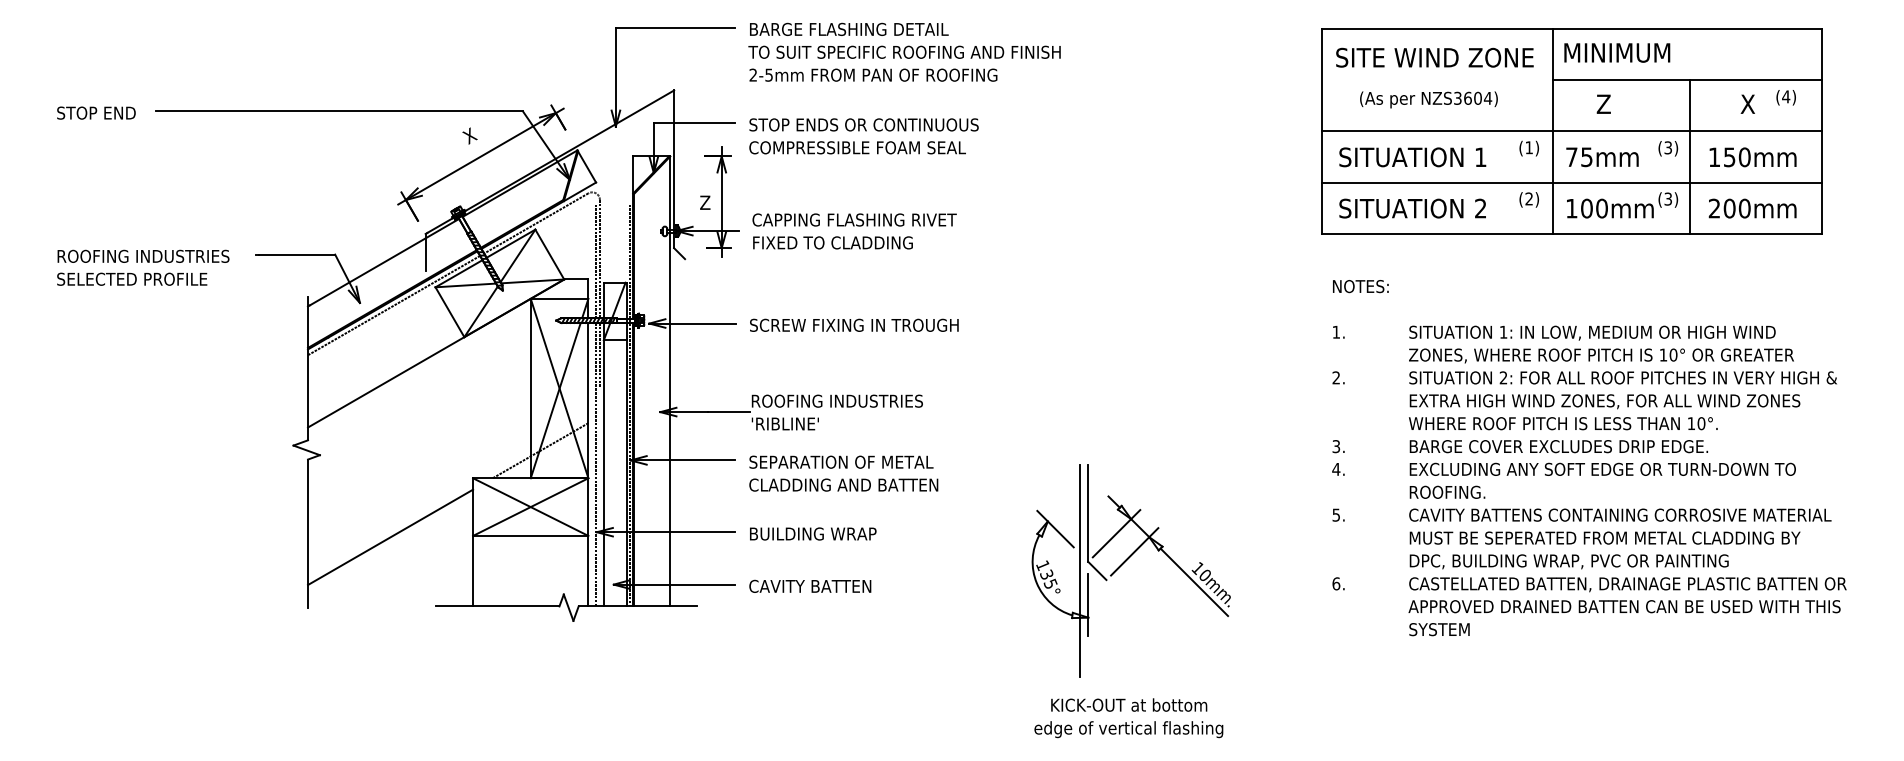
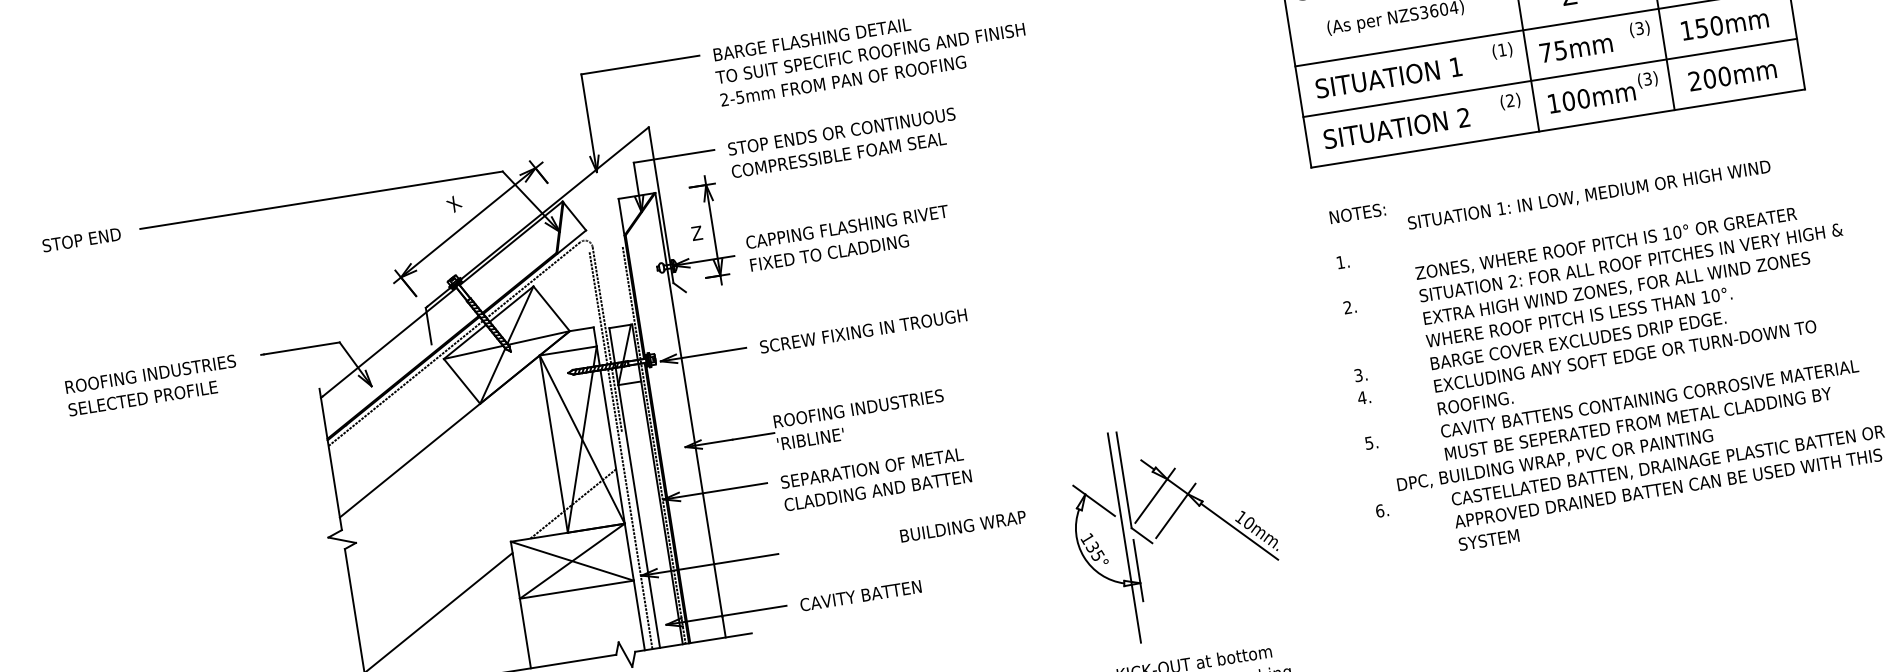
text: (1592, 332) -> (1589, 195), moved
text: (813, 533) -> (963, 526), moved
text: (1568, 561) -> (1554, 460), moved

